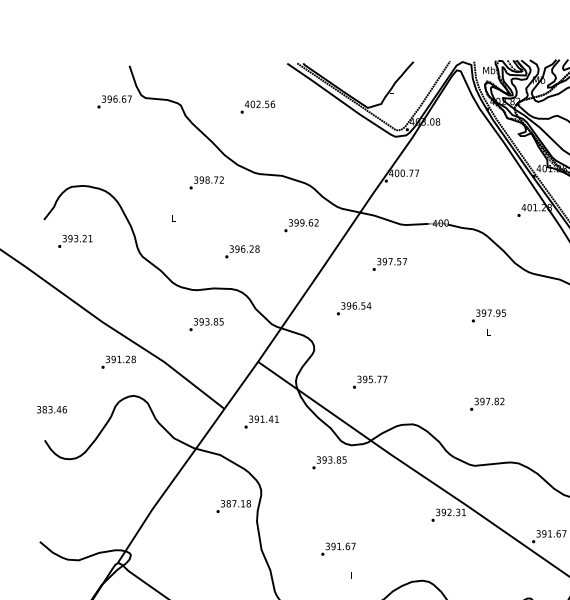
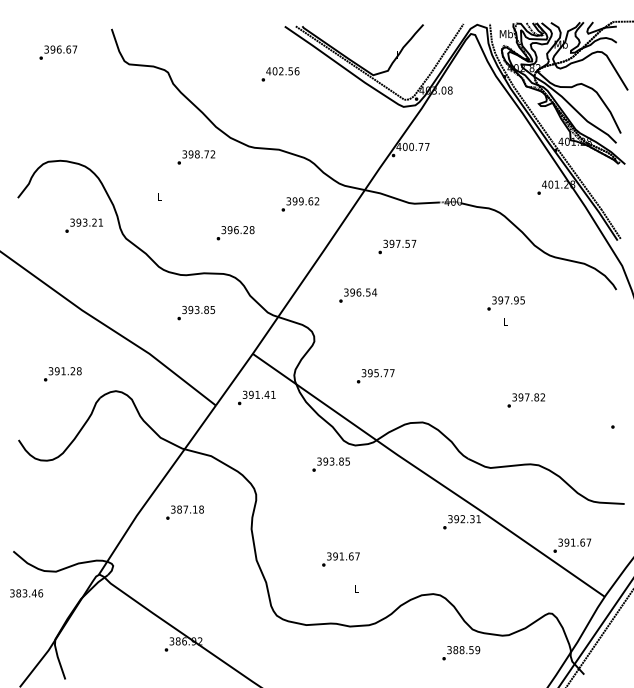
text: (114, 101) -> (58, 52), moved
text: (257, 107) -> (280, 74), moved
text: (74, 241) -> (83, 225), moved
text: (118, 362) -> (62, 374), moved
text: (486, 404) -> (525, 400), moved
text: (51, 409) -> (26, 593), moved
text: (261, 421) -> (256, 397), moved
text: (233, 506) -> (184, 512), moved

